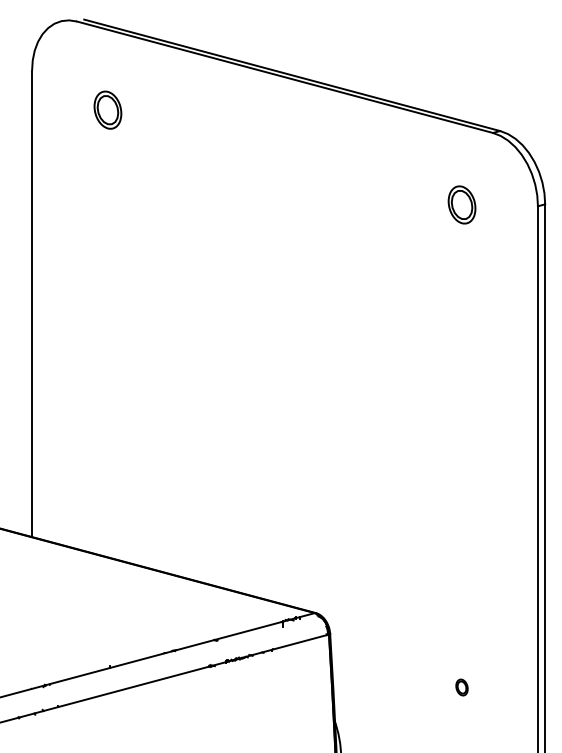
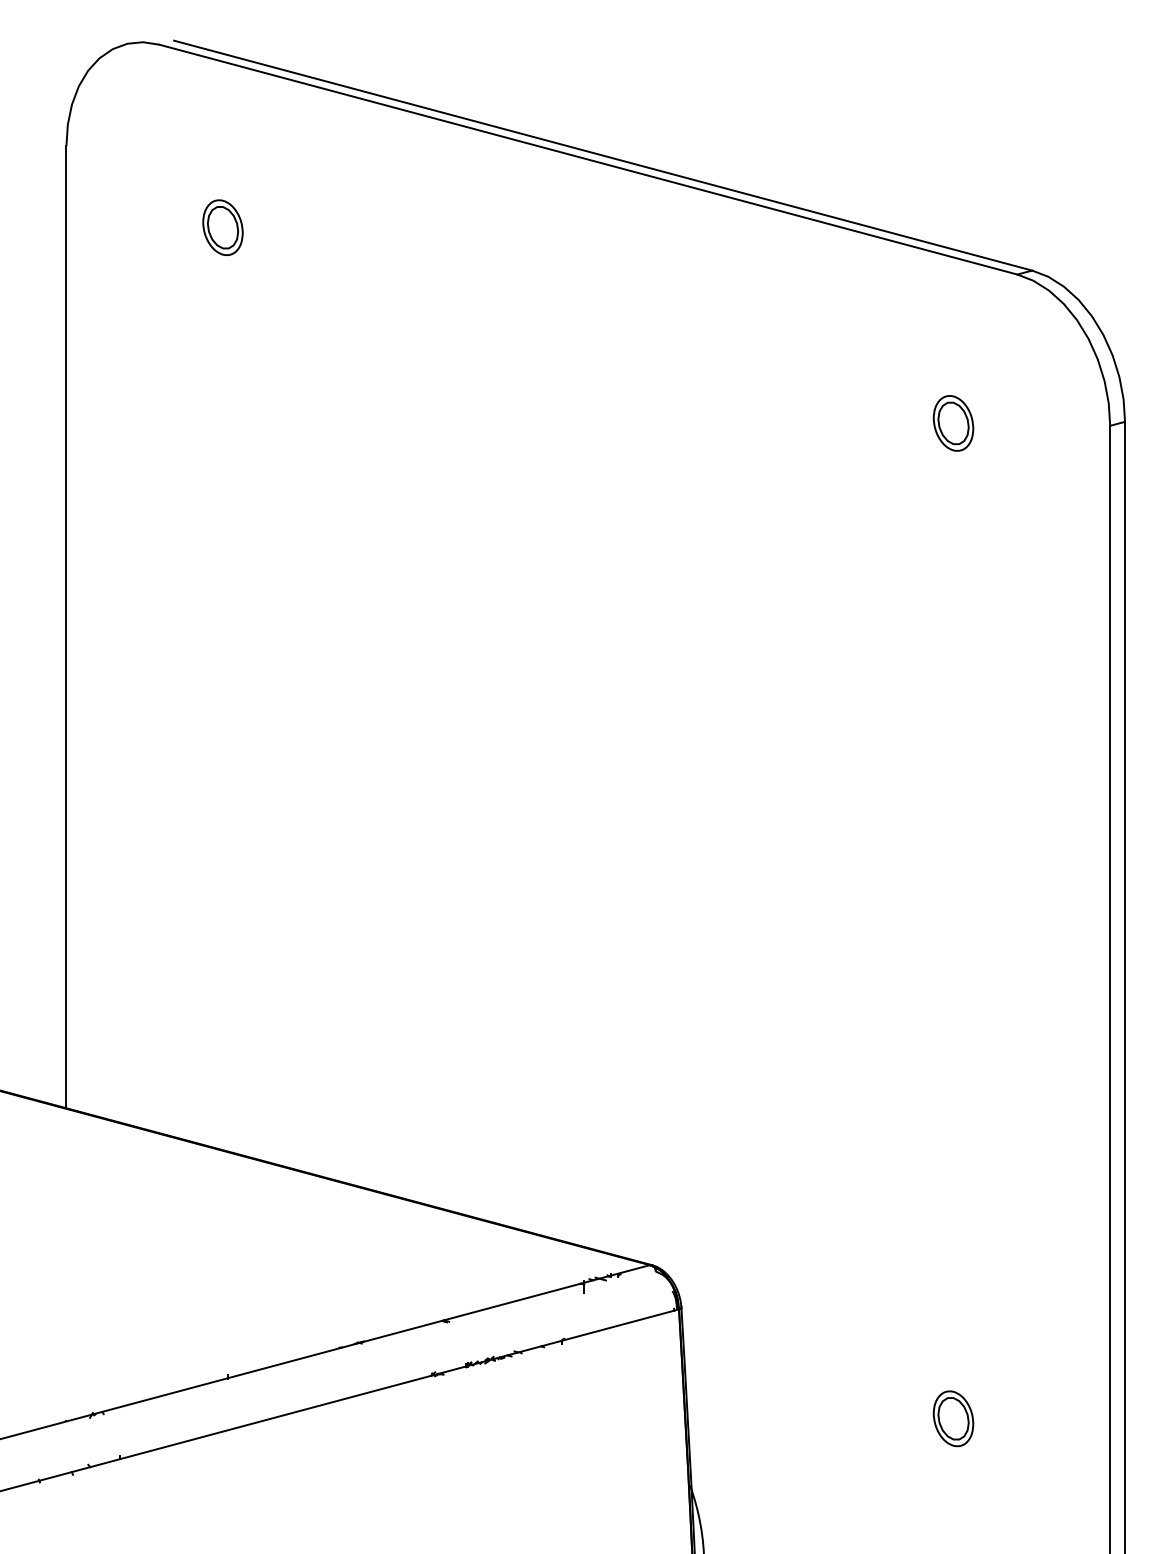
part: (107, 110) -> (222, 228), size x0.71
part: (461, 205) -> (952, 424), size x0.71
part: (461, 687) -> (952, 1418), size x1.67

